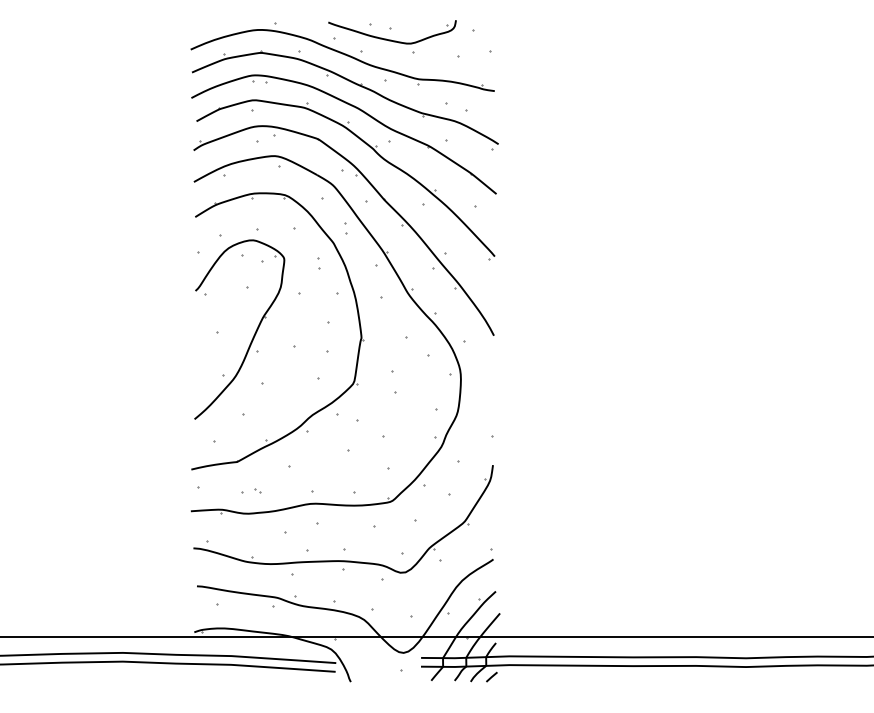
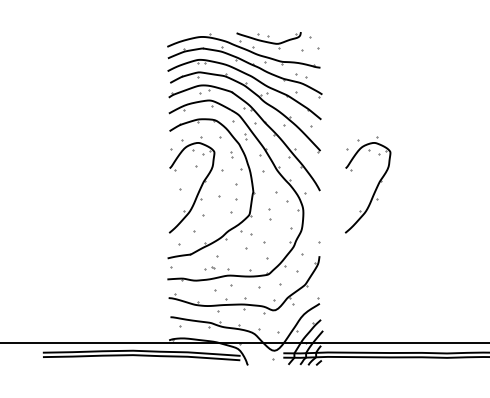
part: (604, 330) -> (375, 188), added
part: (250, 491) -> (209, 268), moved

